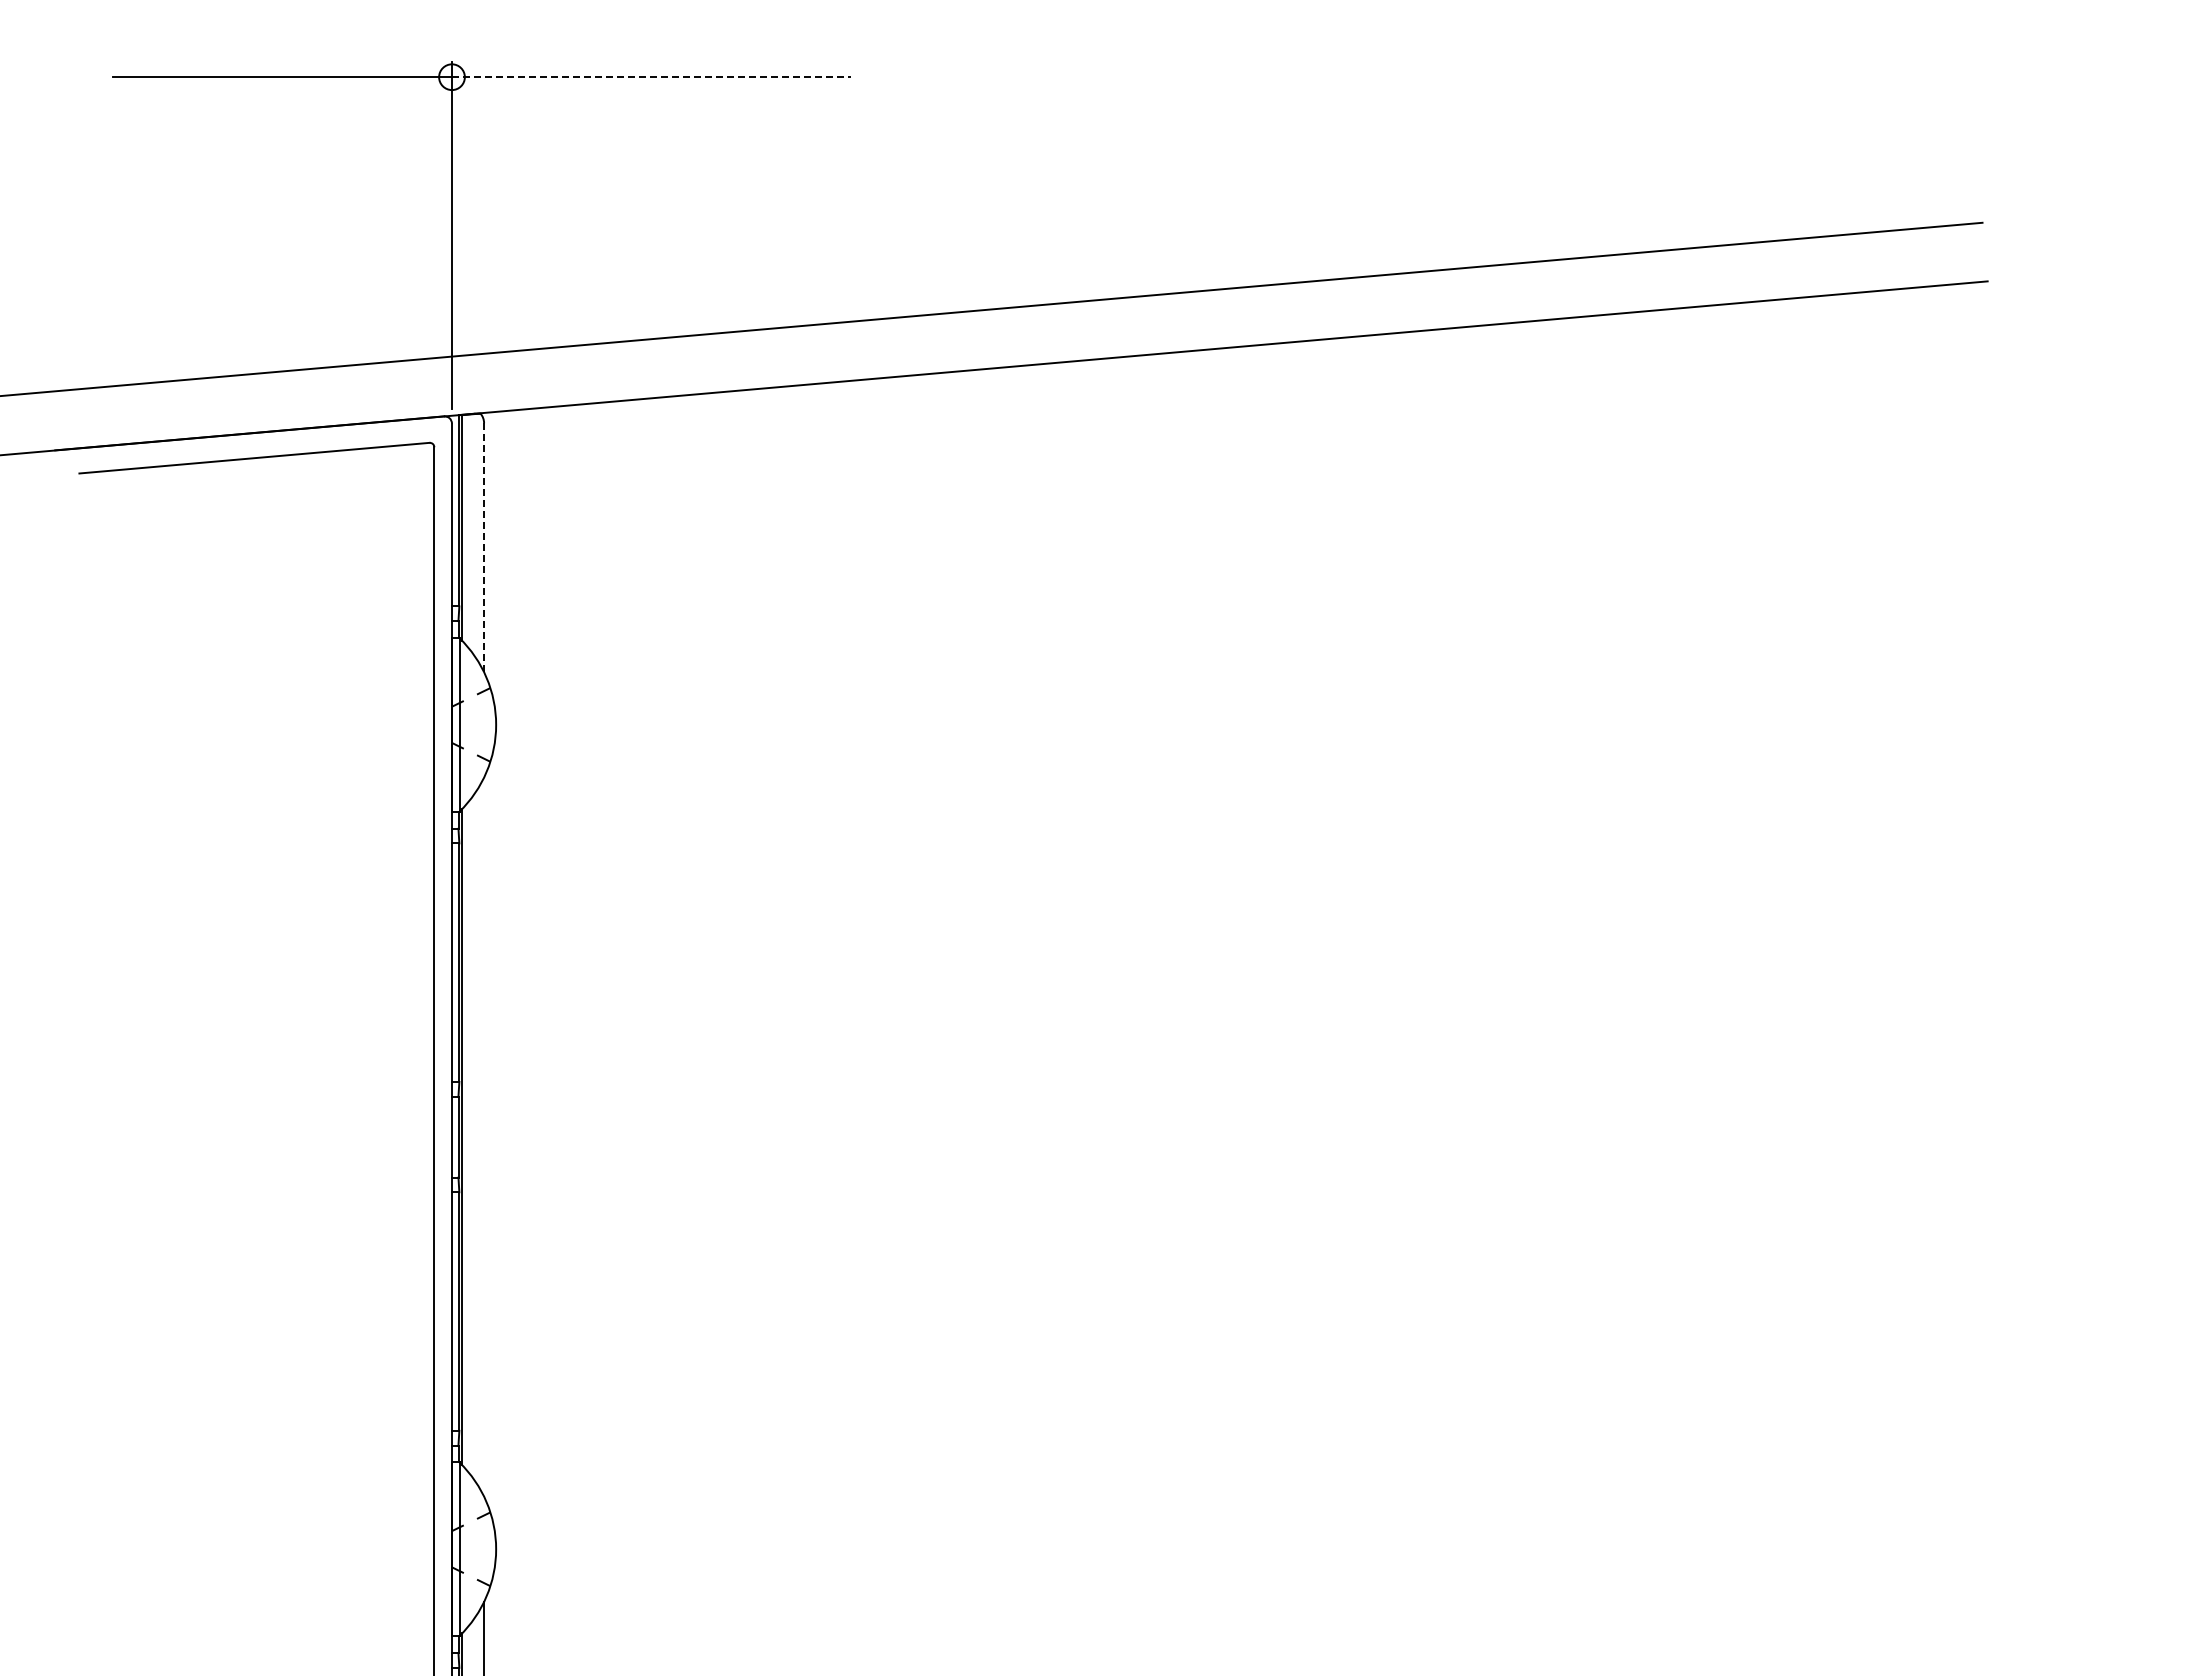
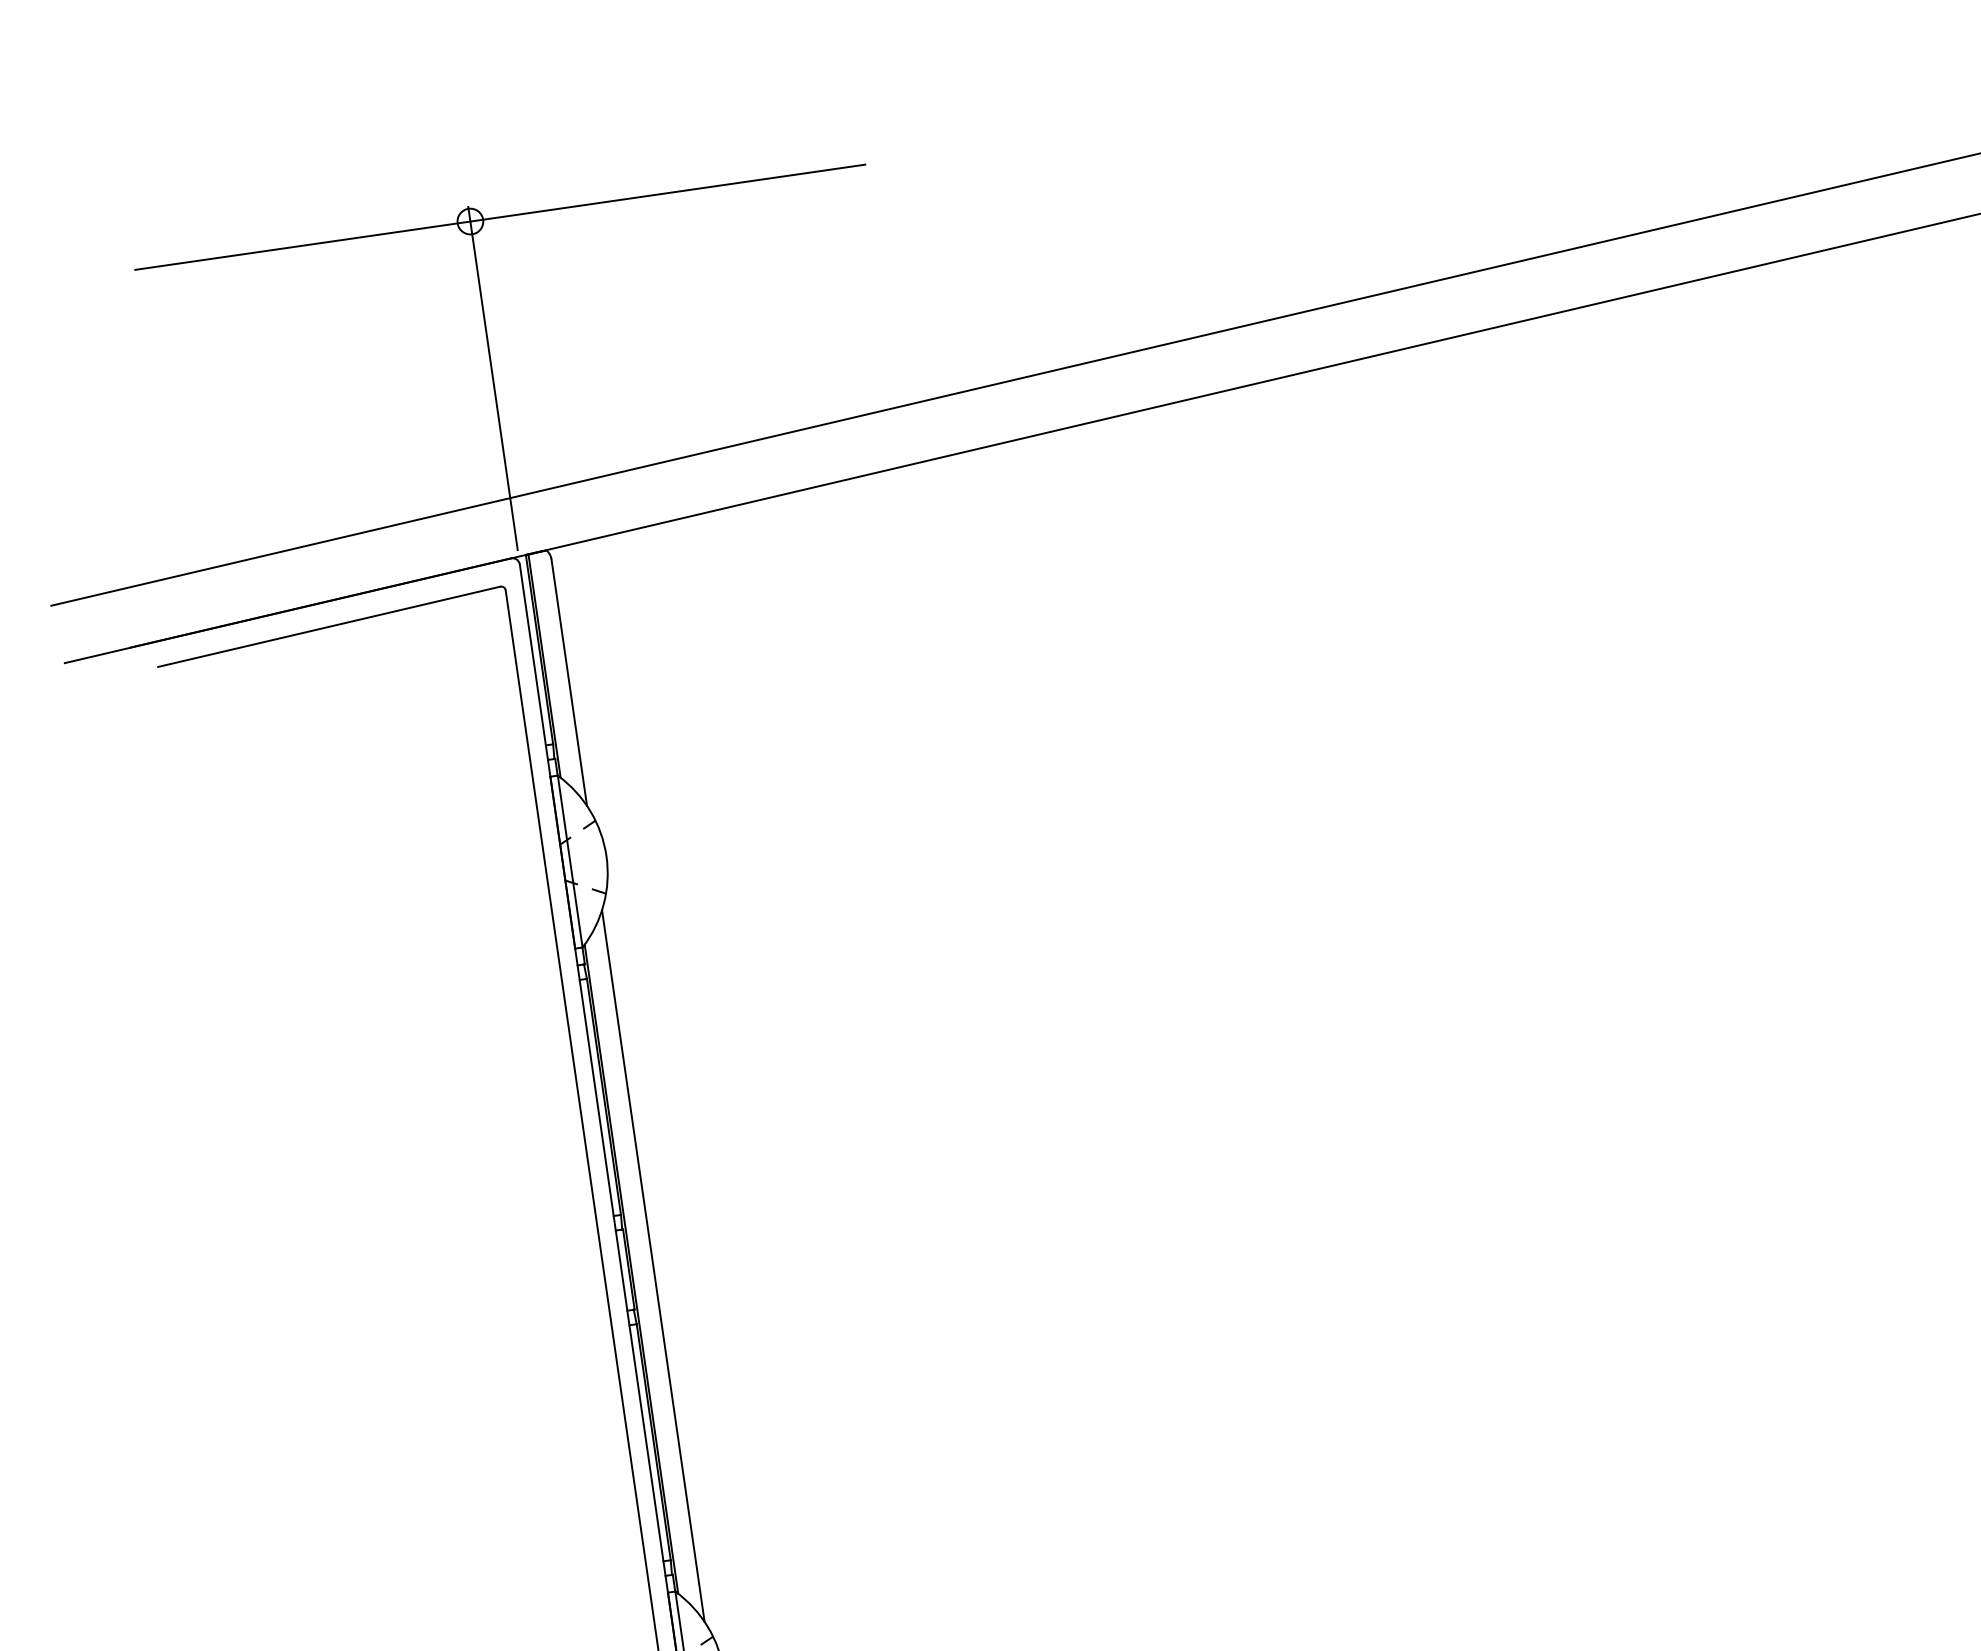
line: (651, 77) -> (667, 193), dashed -> solid
line: (484, 547) -> (569, 682), dashed -> solid
line: (484, 1136) -> (653, 1265), added

